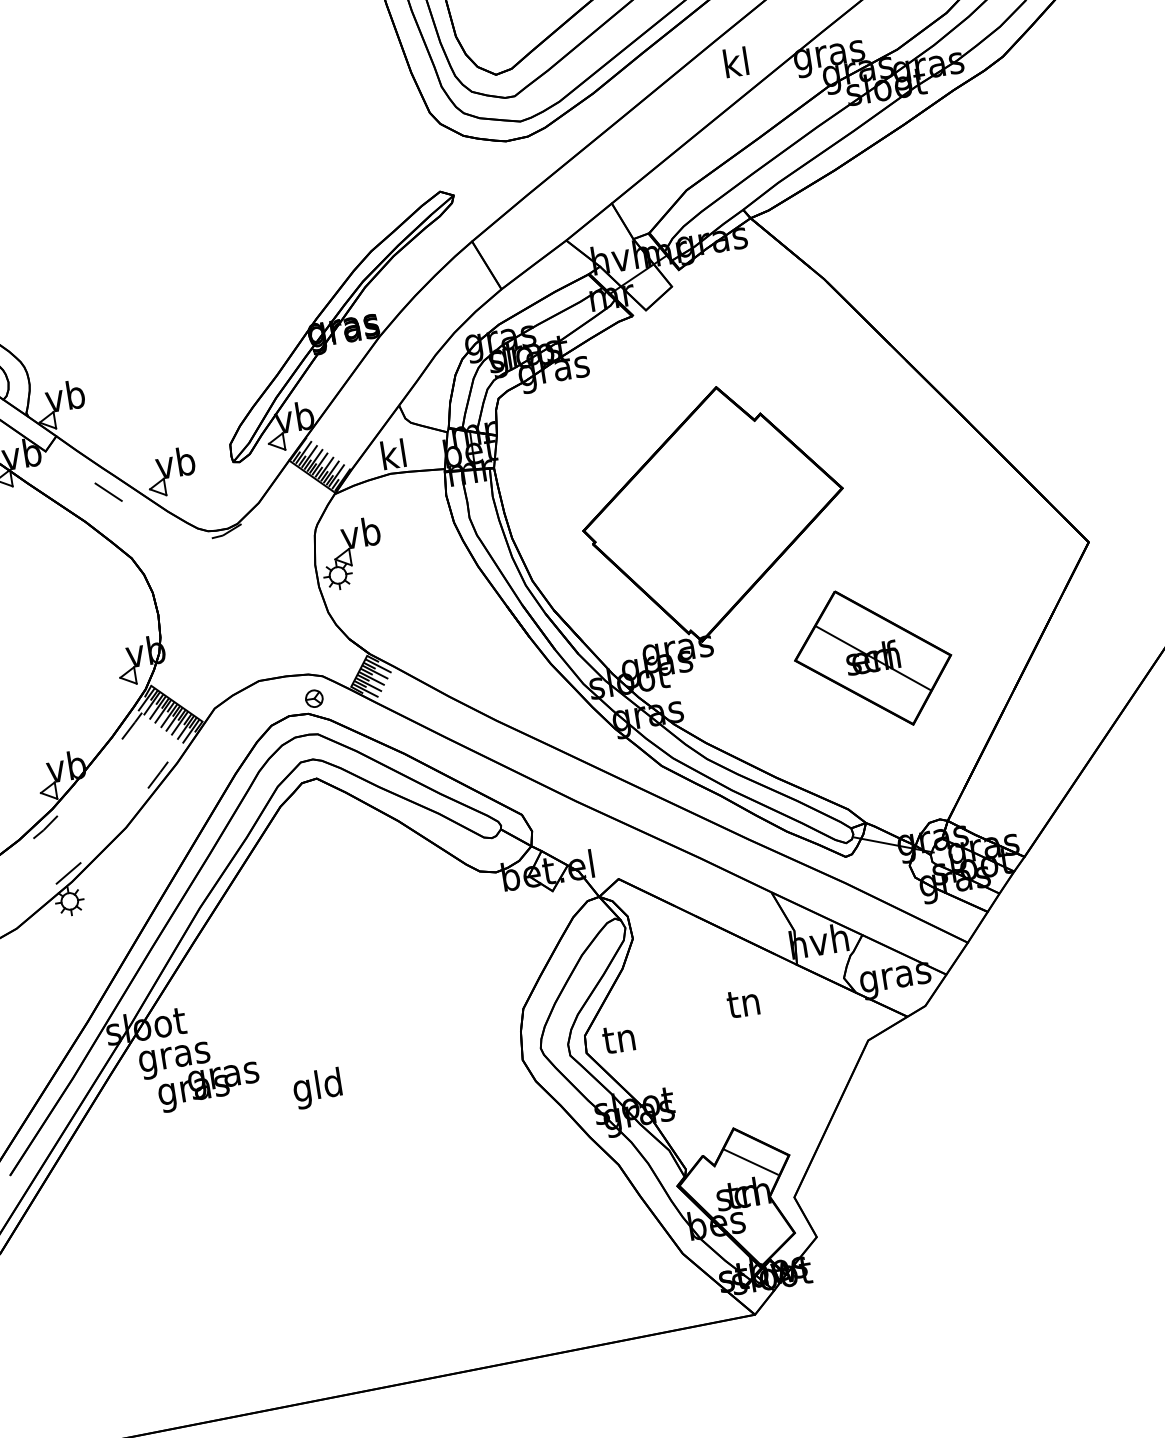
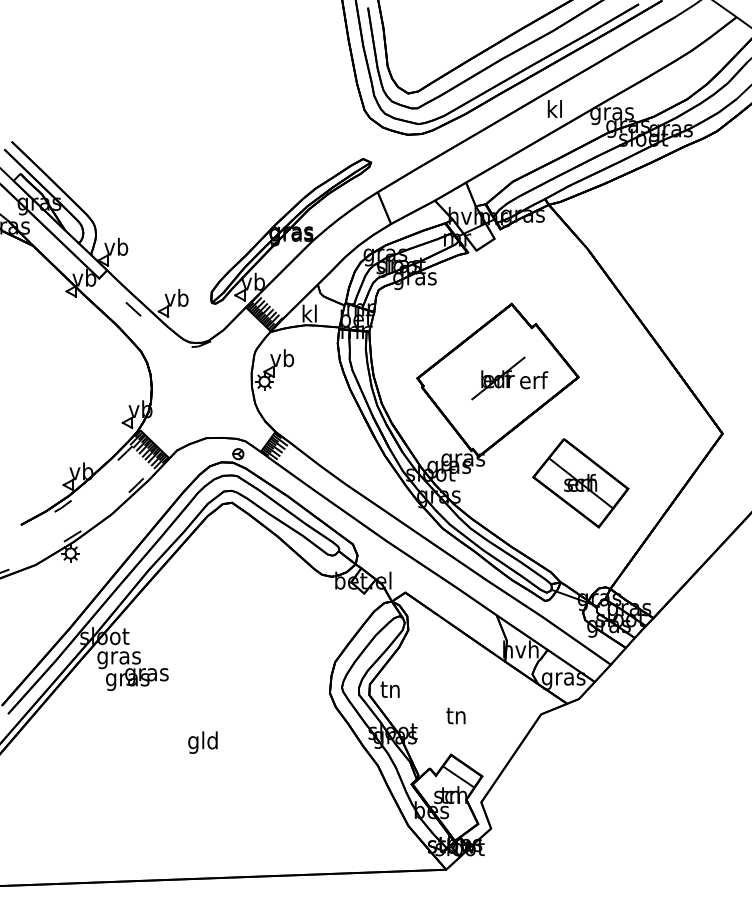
part: (731, 507) -> (509, 378), added
text: (742, 1002) -> (455, 715), moved
text: (316, 1088) -> (202, 742), moved

